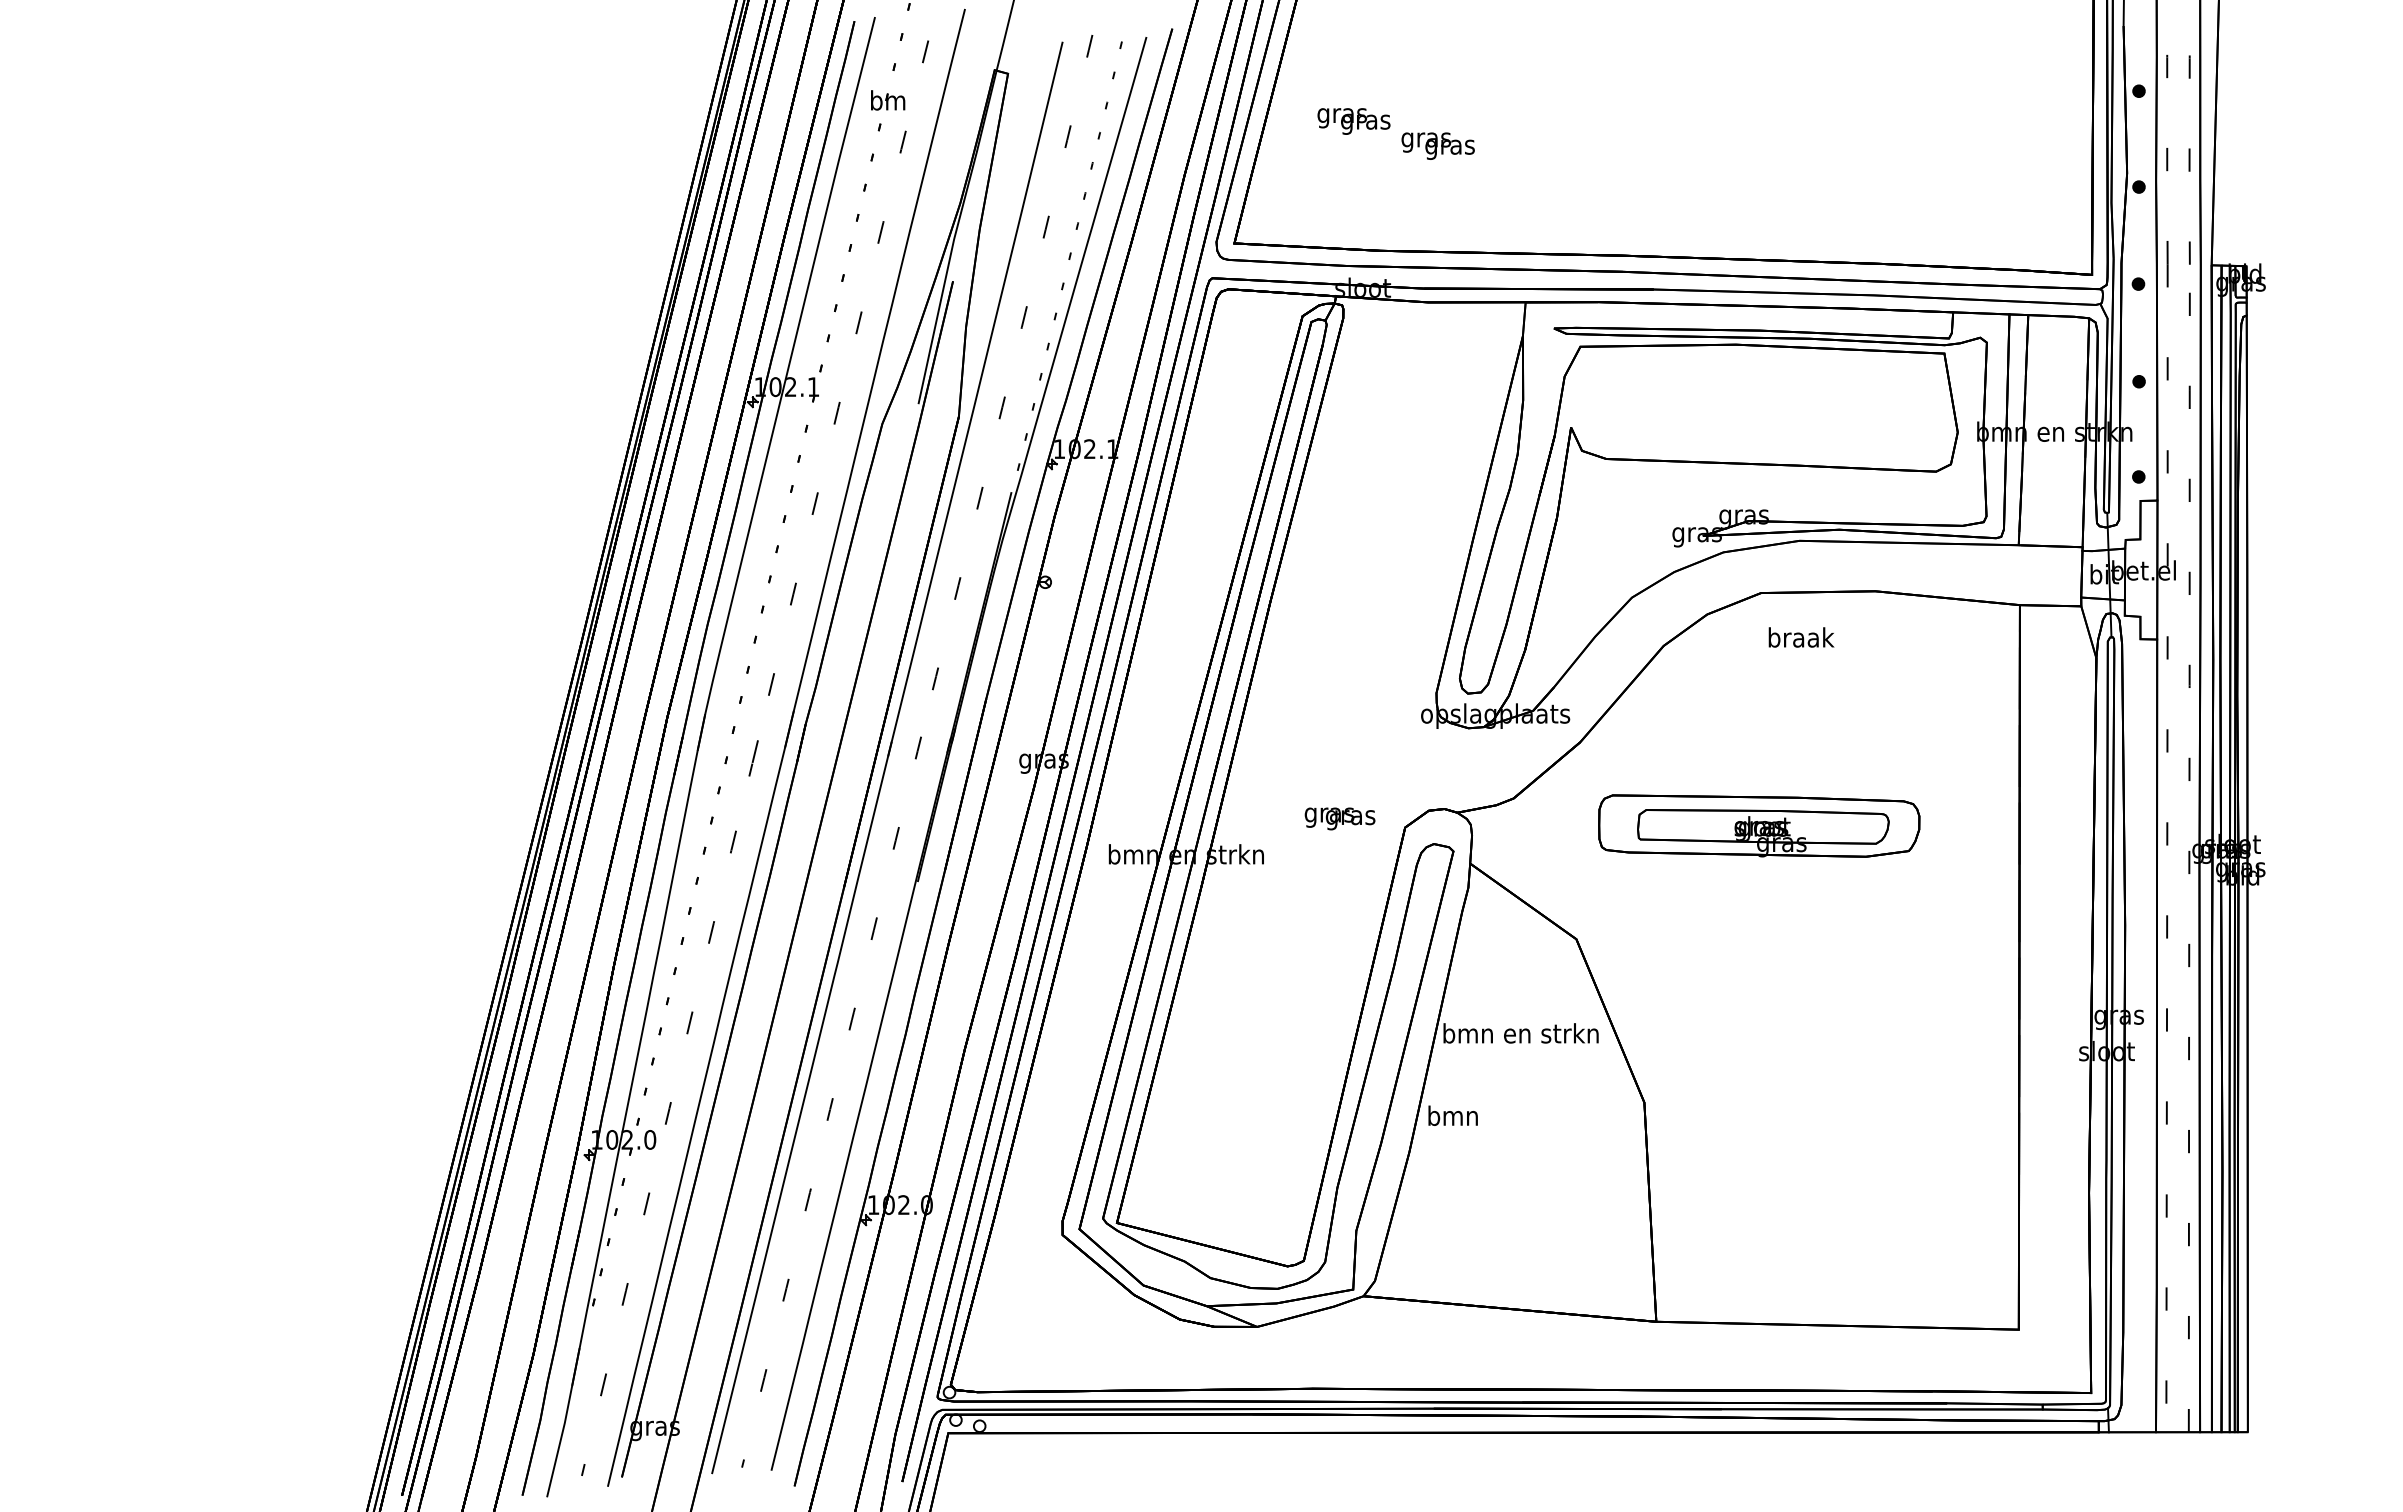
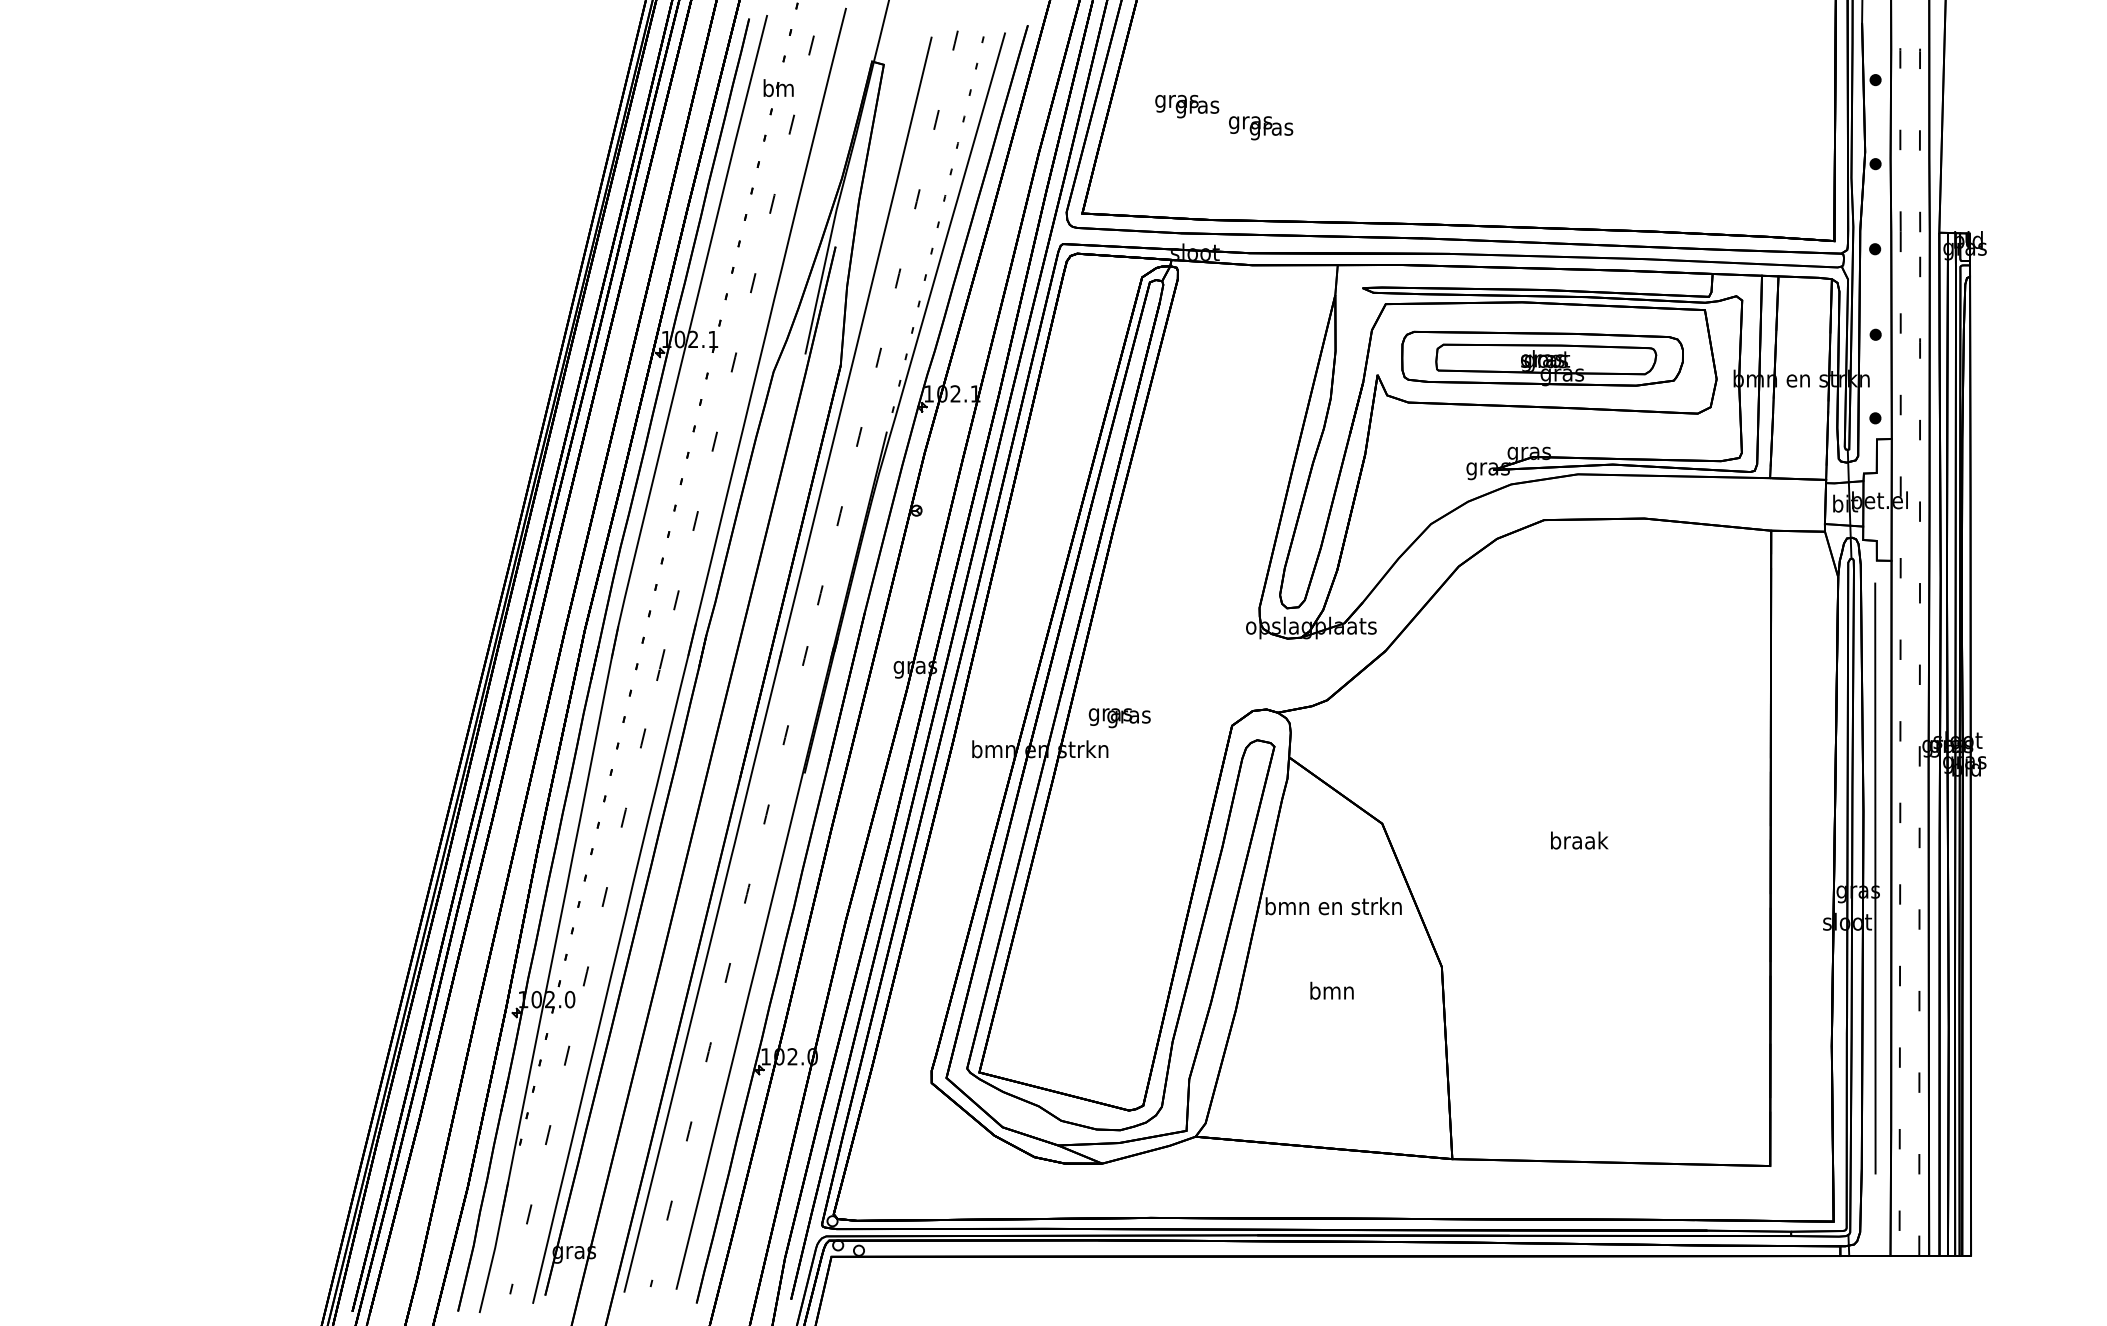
text: (1801, 637) -> (1579, 840), moved
text: (1339, 818) -> (1119, 717), moved
part: (1759, 825) -> (1542, 358), moved
line: (2138, 1001) -> (1875, 878), added
text: (1452, 1115) -> (1331, 990), moved

